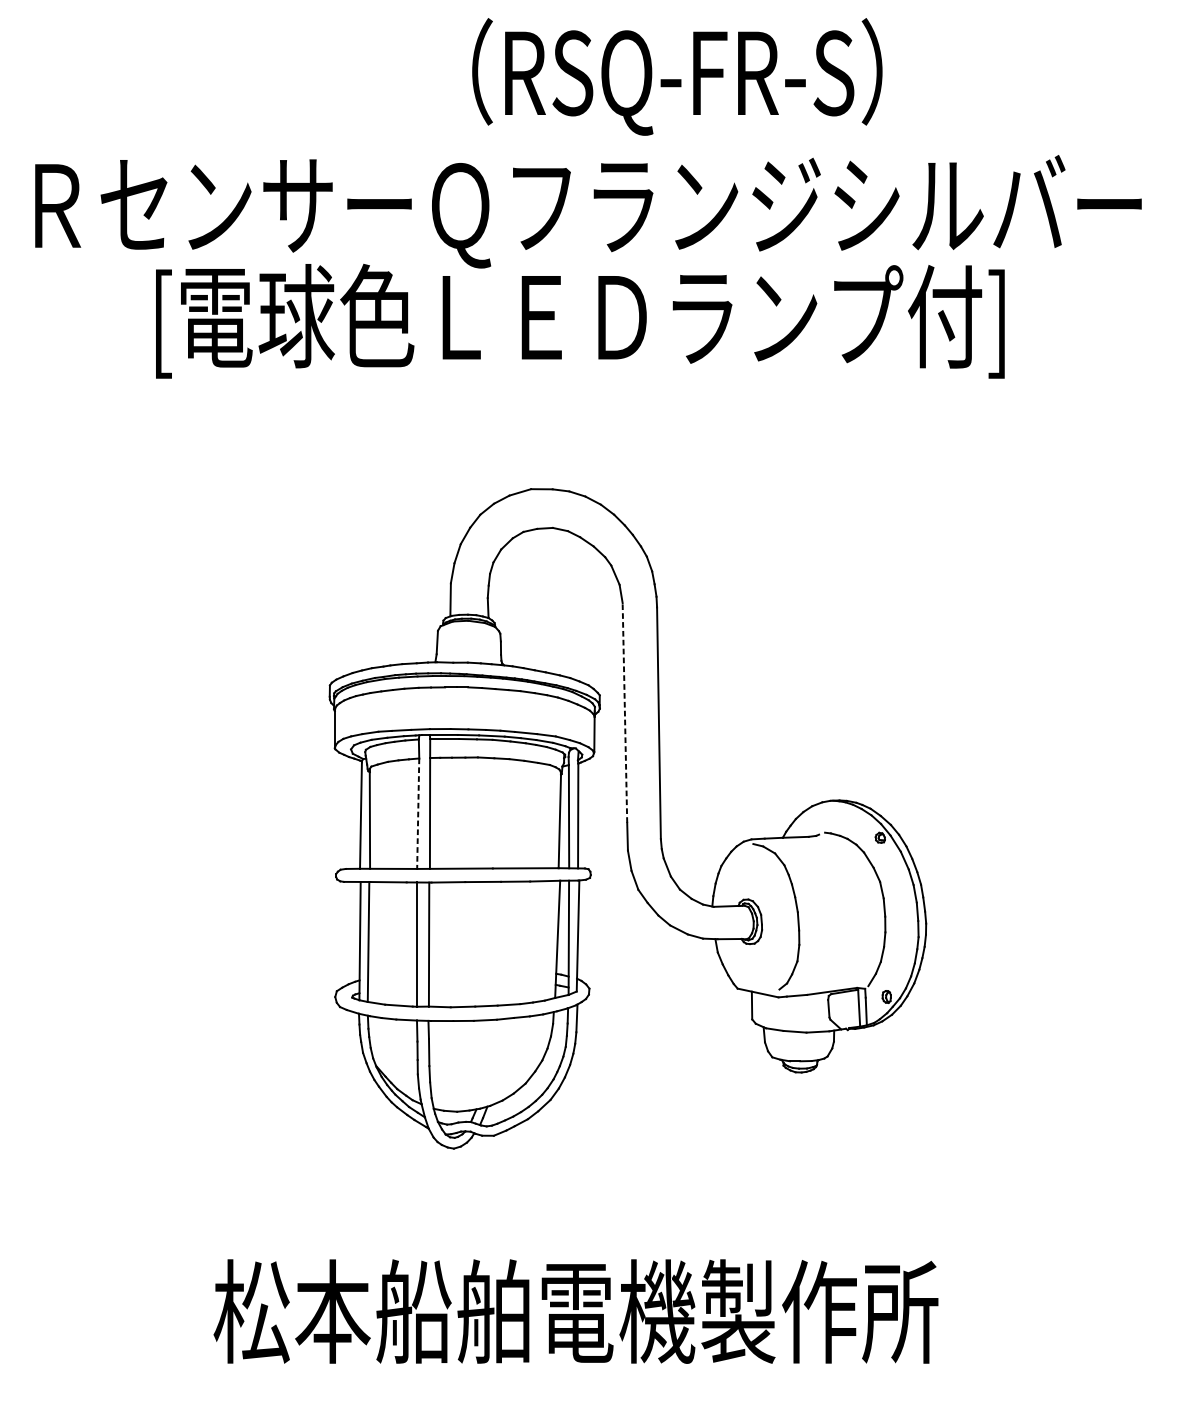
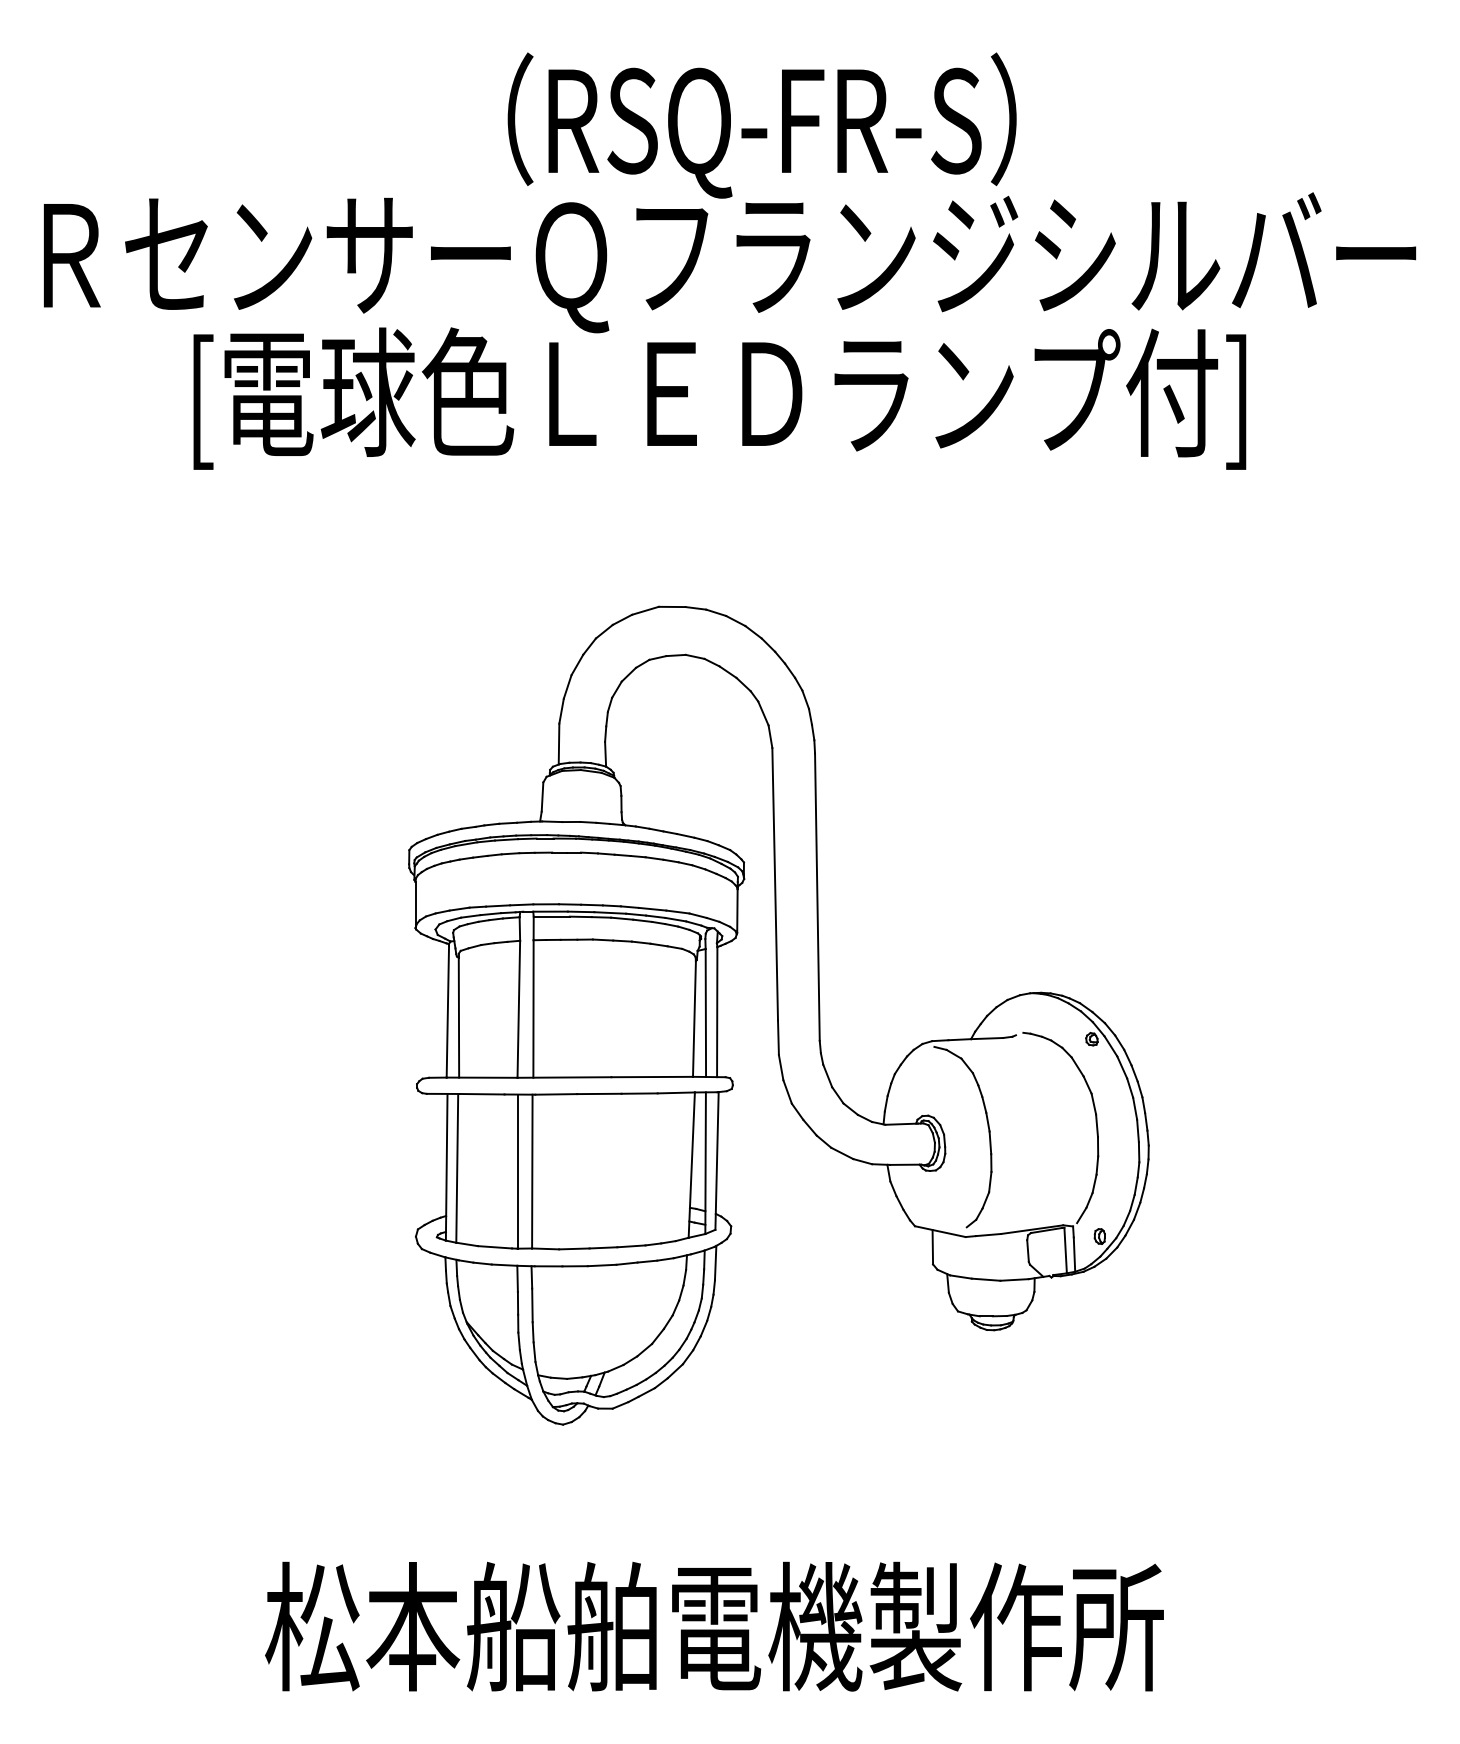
text: (676, 76) -> (761, 125), moved
line: (625, 712) -> (775, 883), dashed -> solid
line: (417, 813) -> (518, 1009), dashed -> solid

